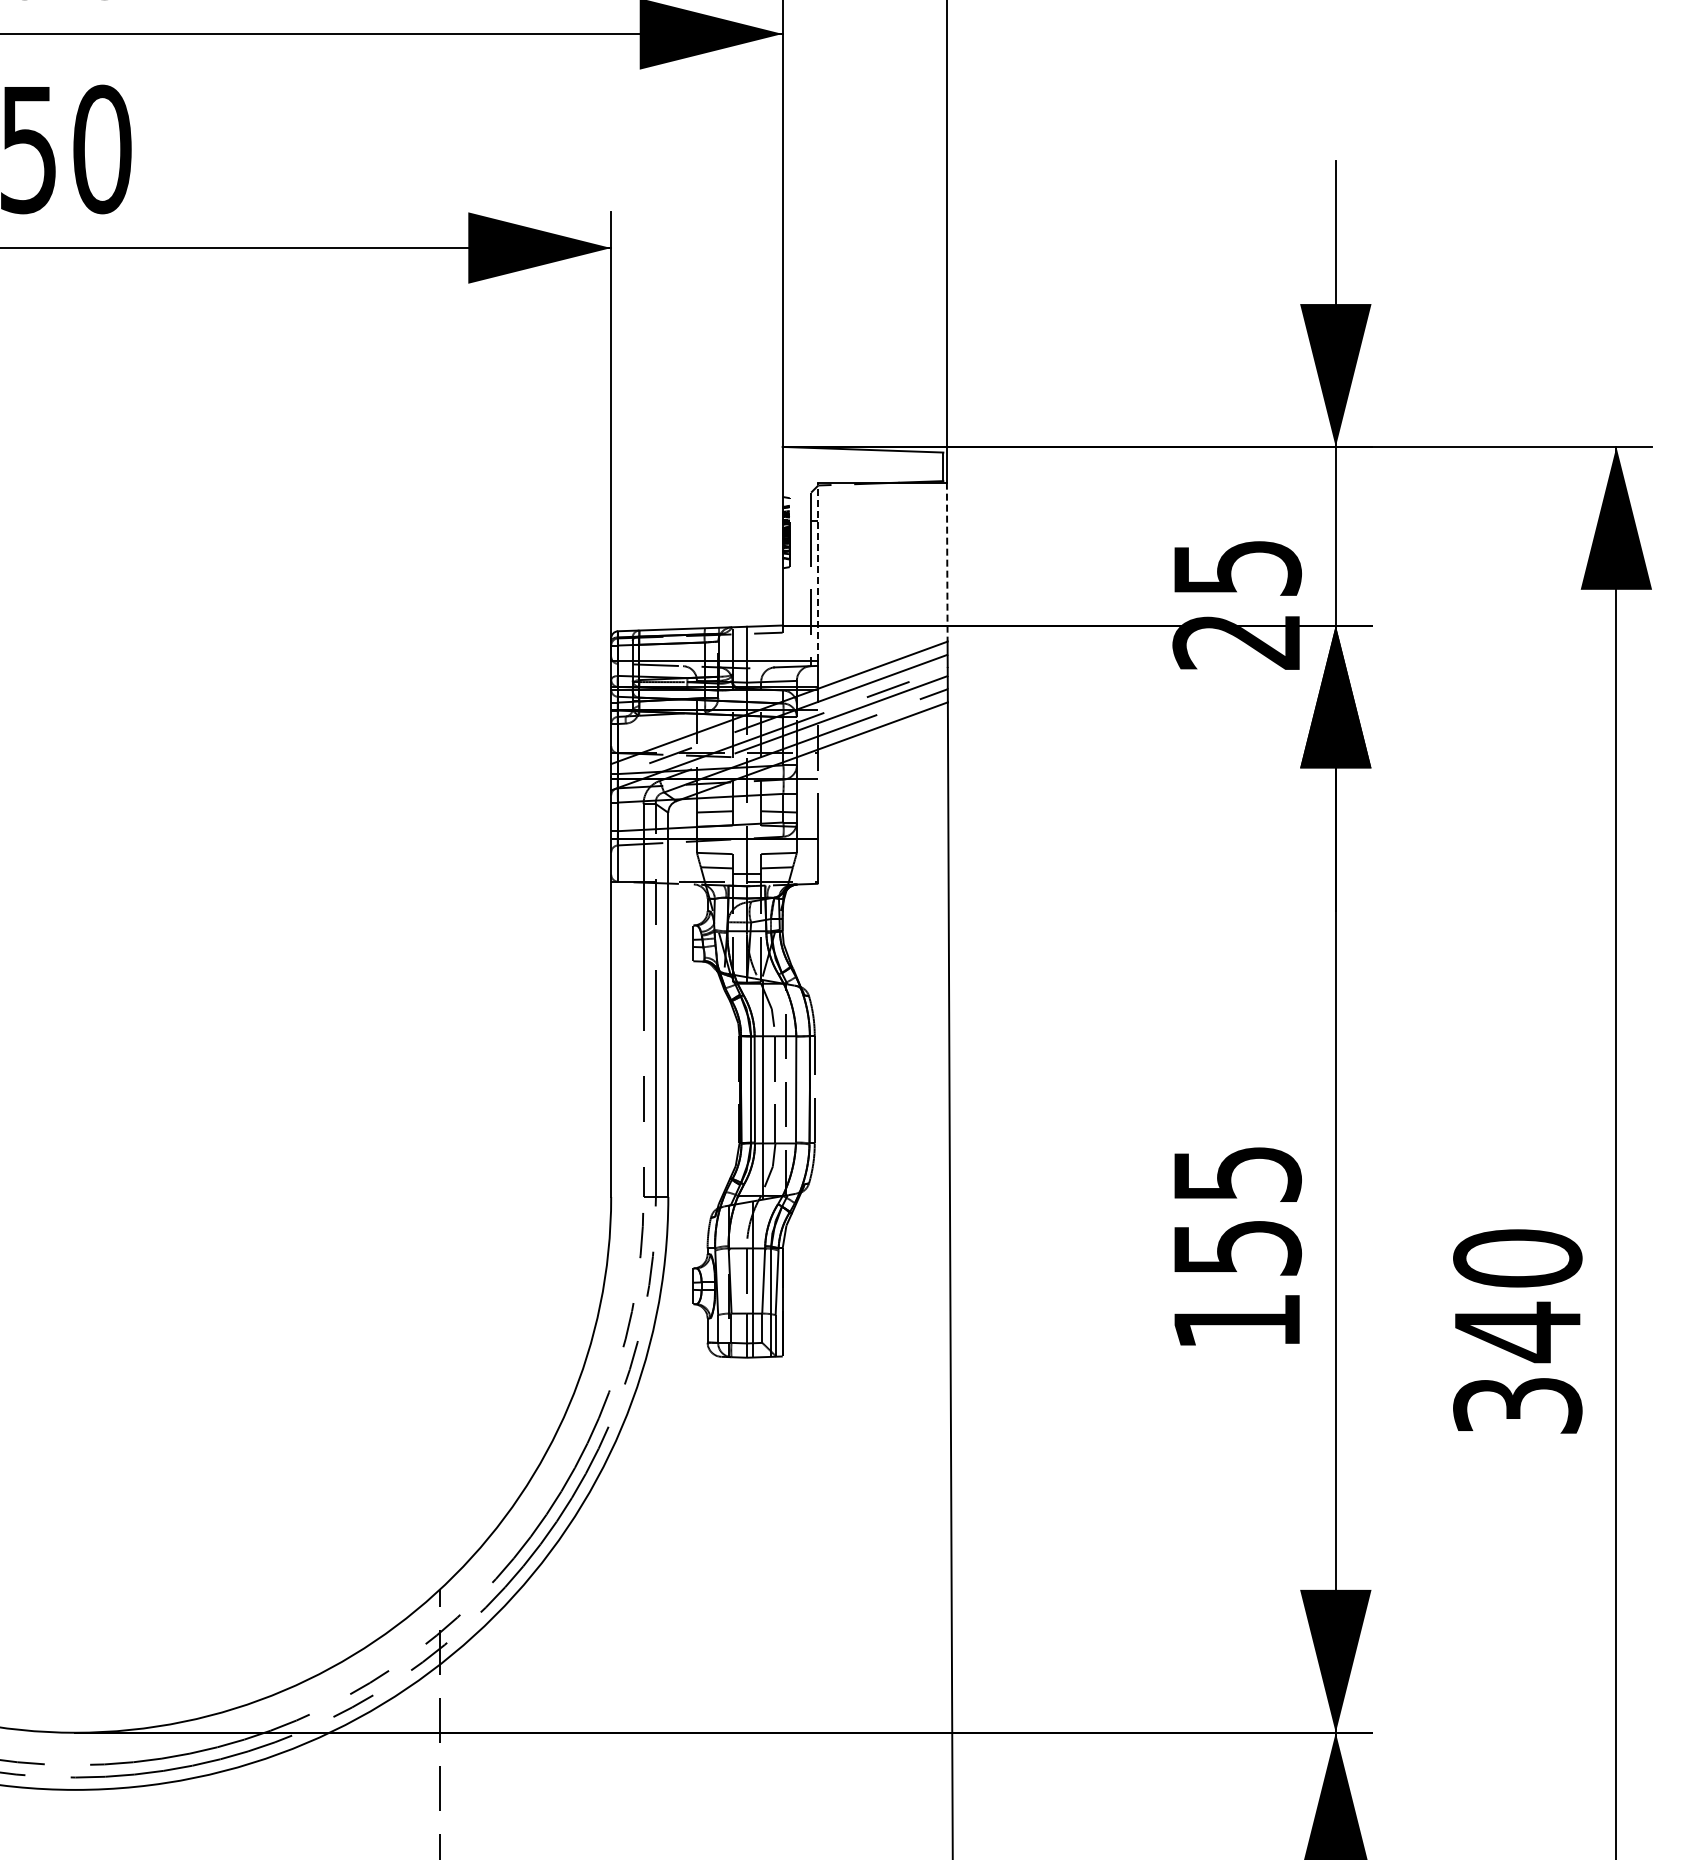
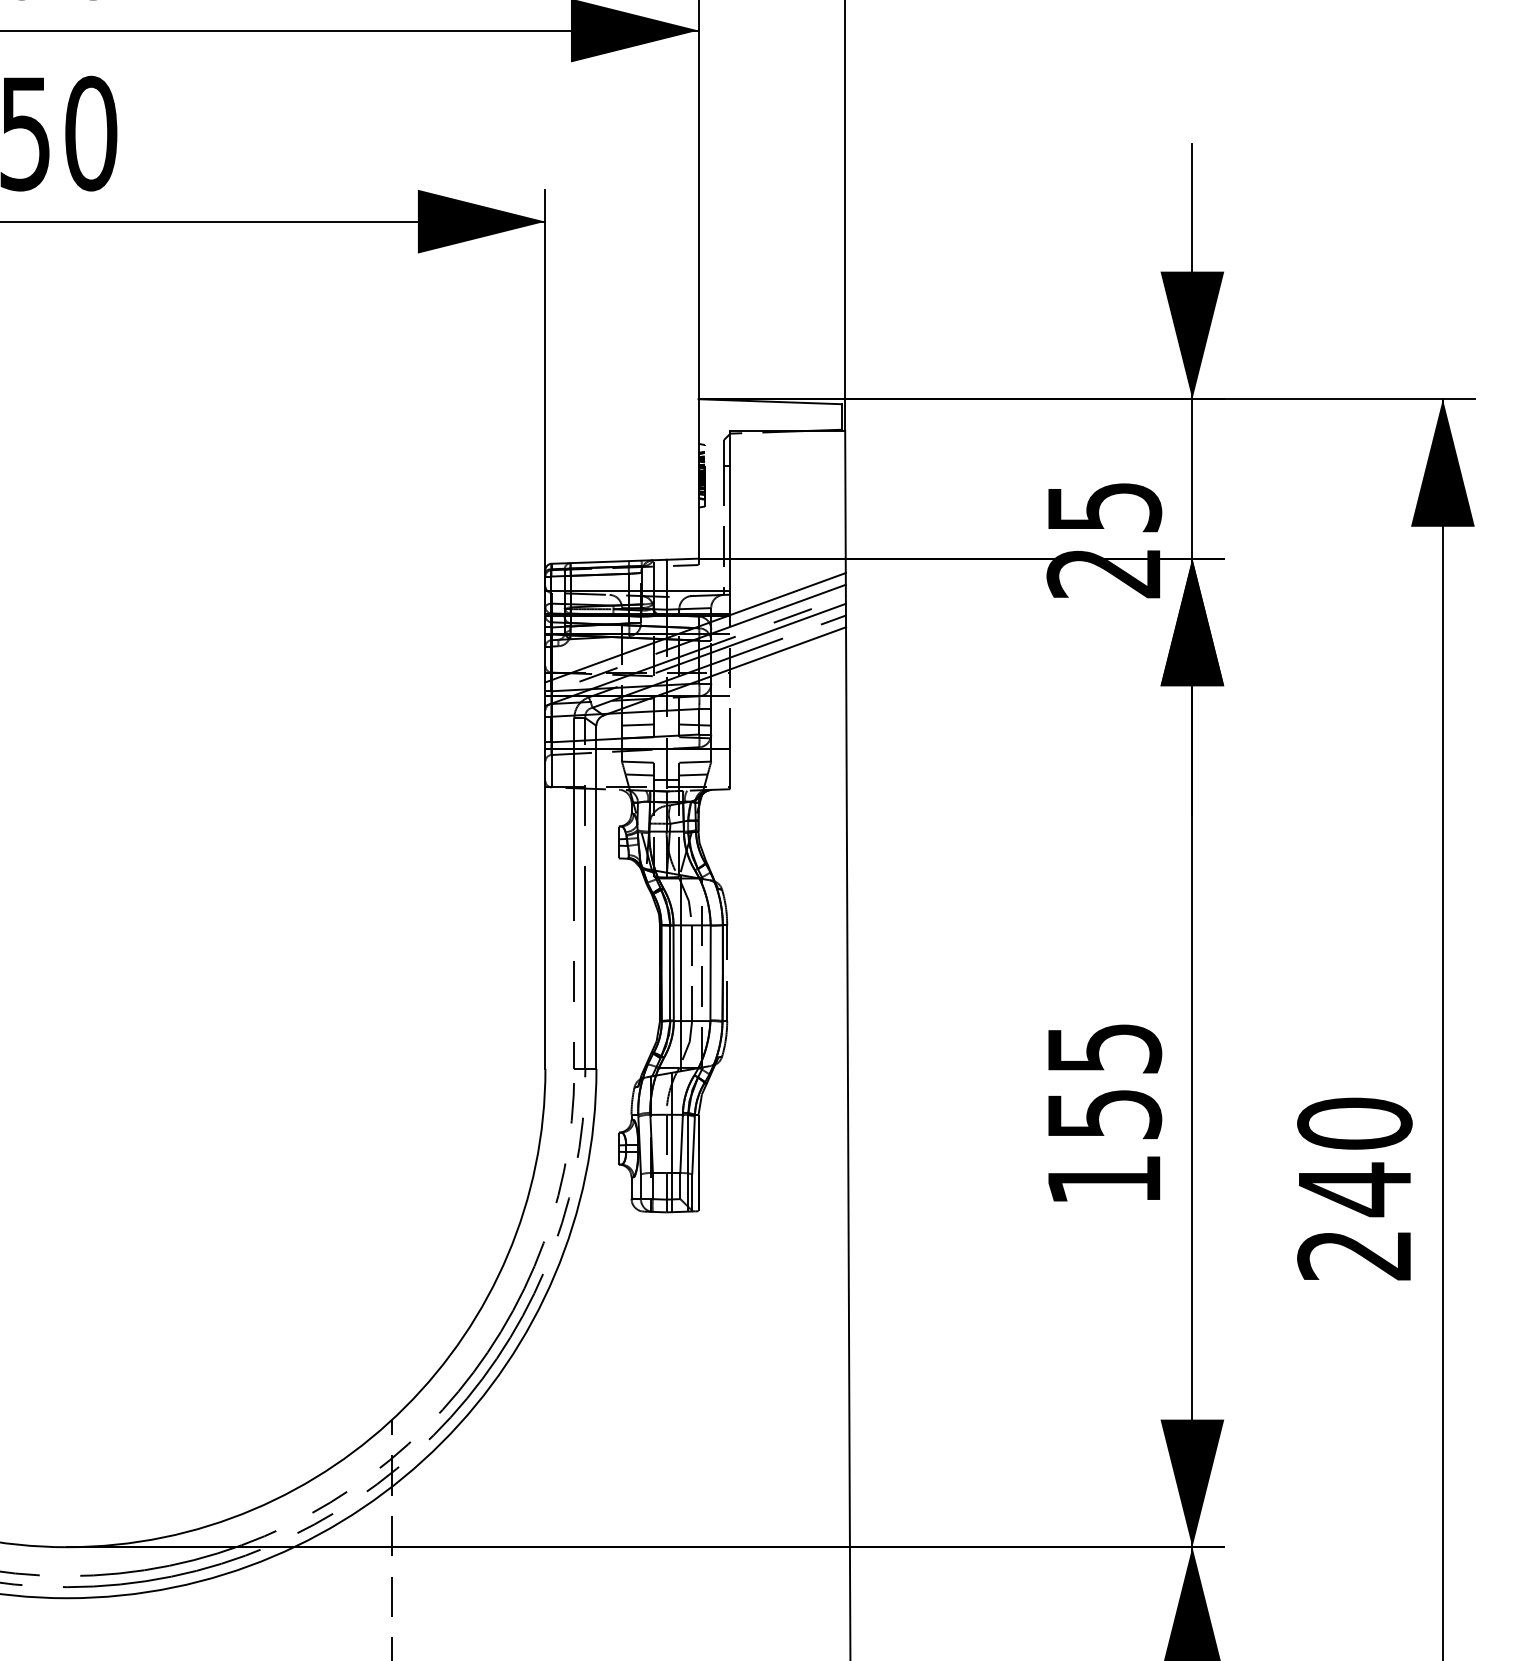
line: (947, 562) -> (845, 502), dashed -> solid
line: (818, 571) -> (730, 510), dashed -> solid
text: (1517, 1405) -> (1354, 1255), 340 -> 240

